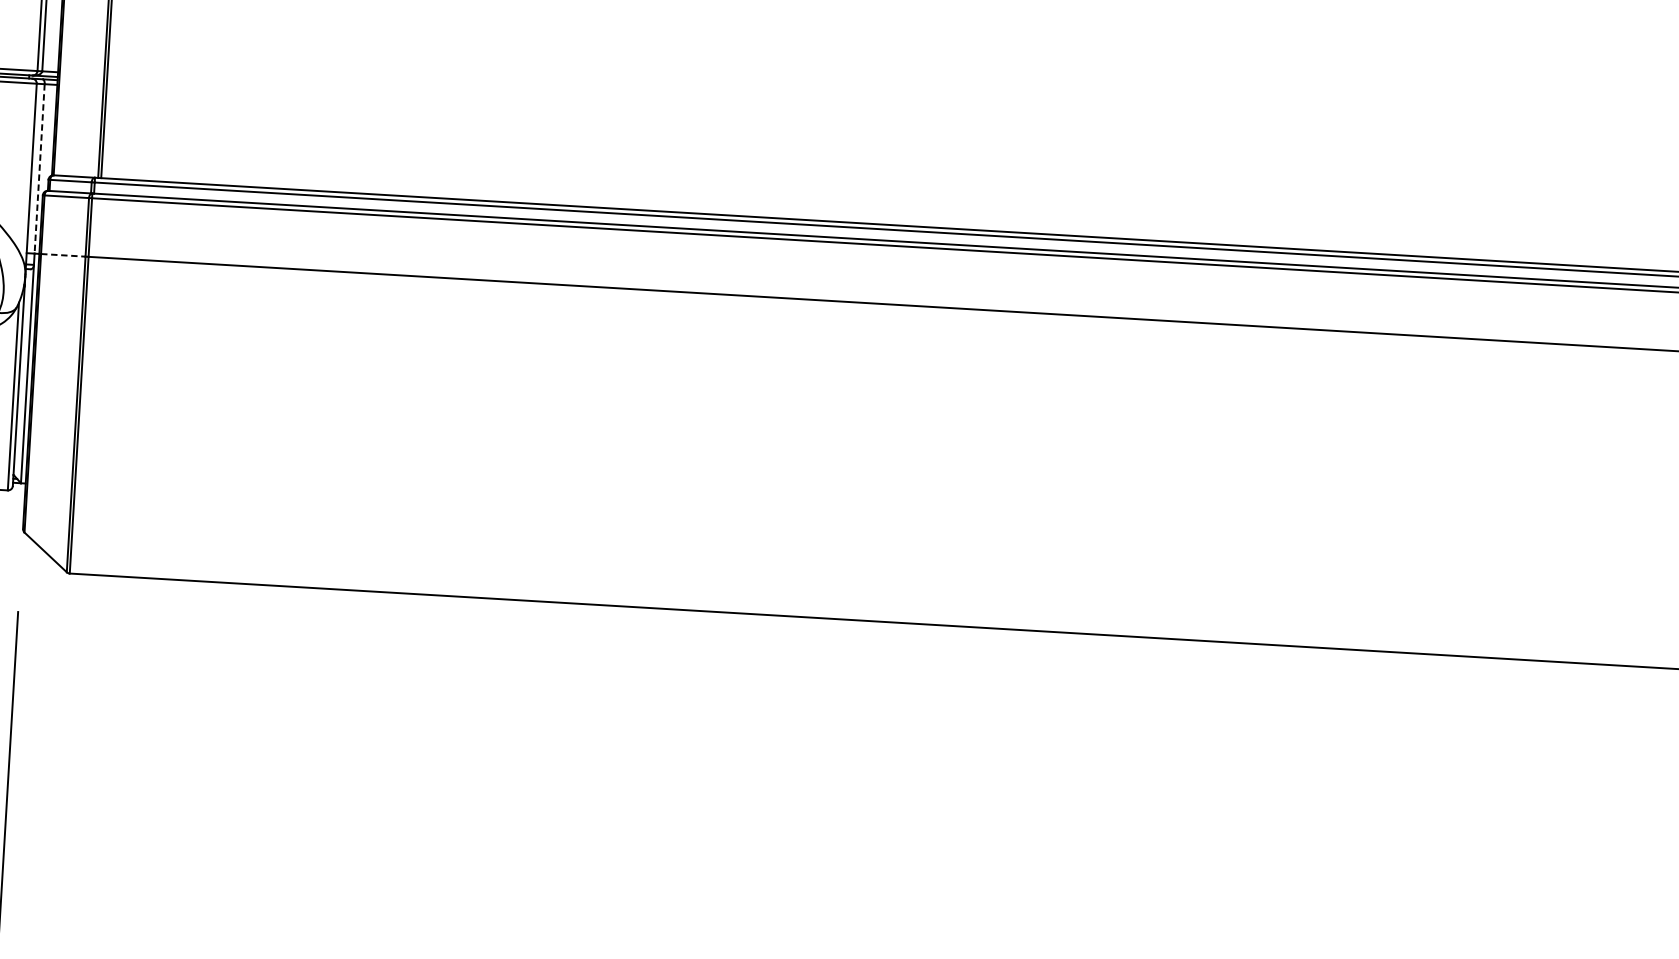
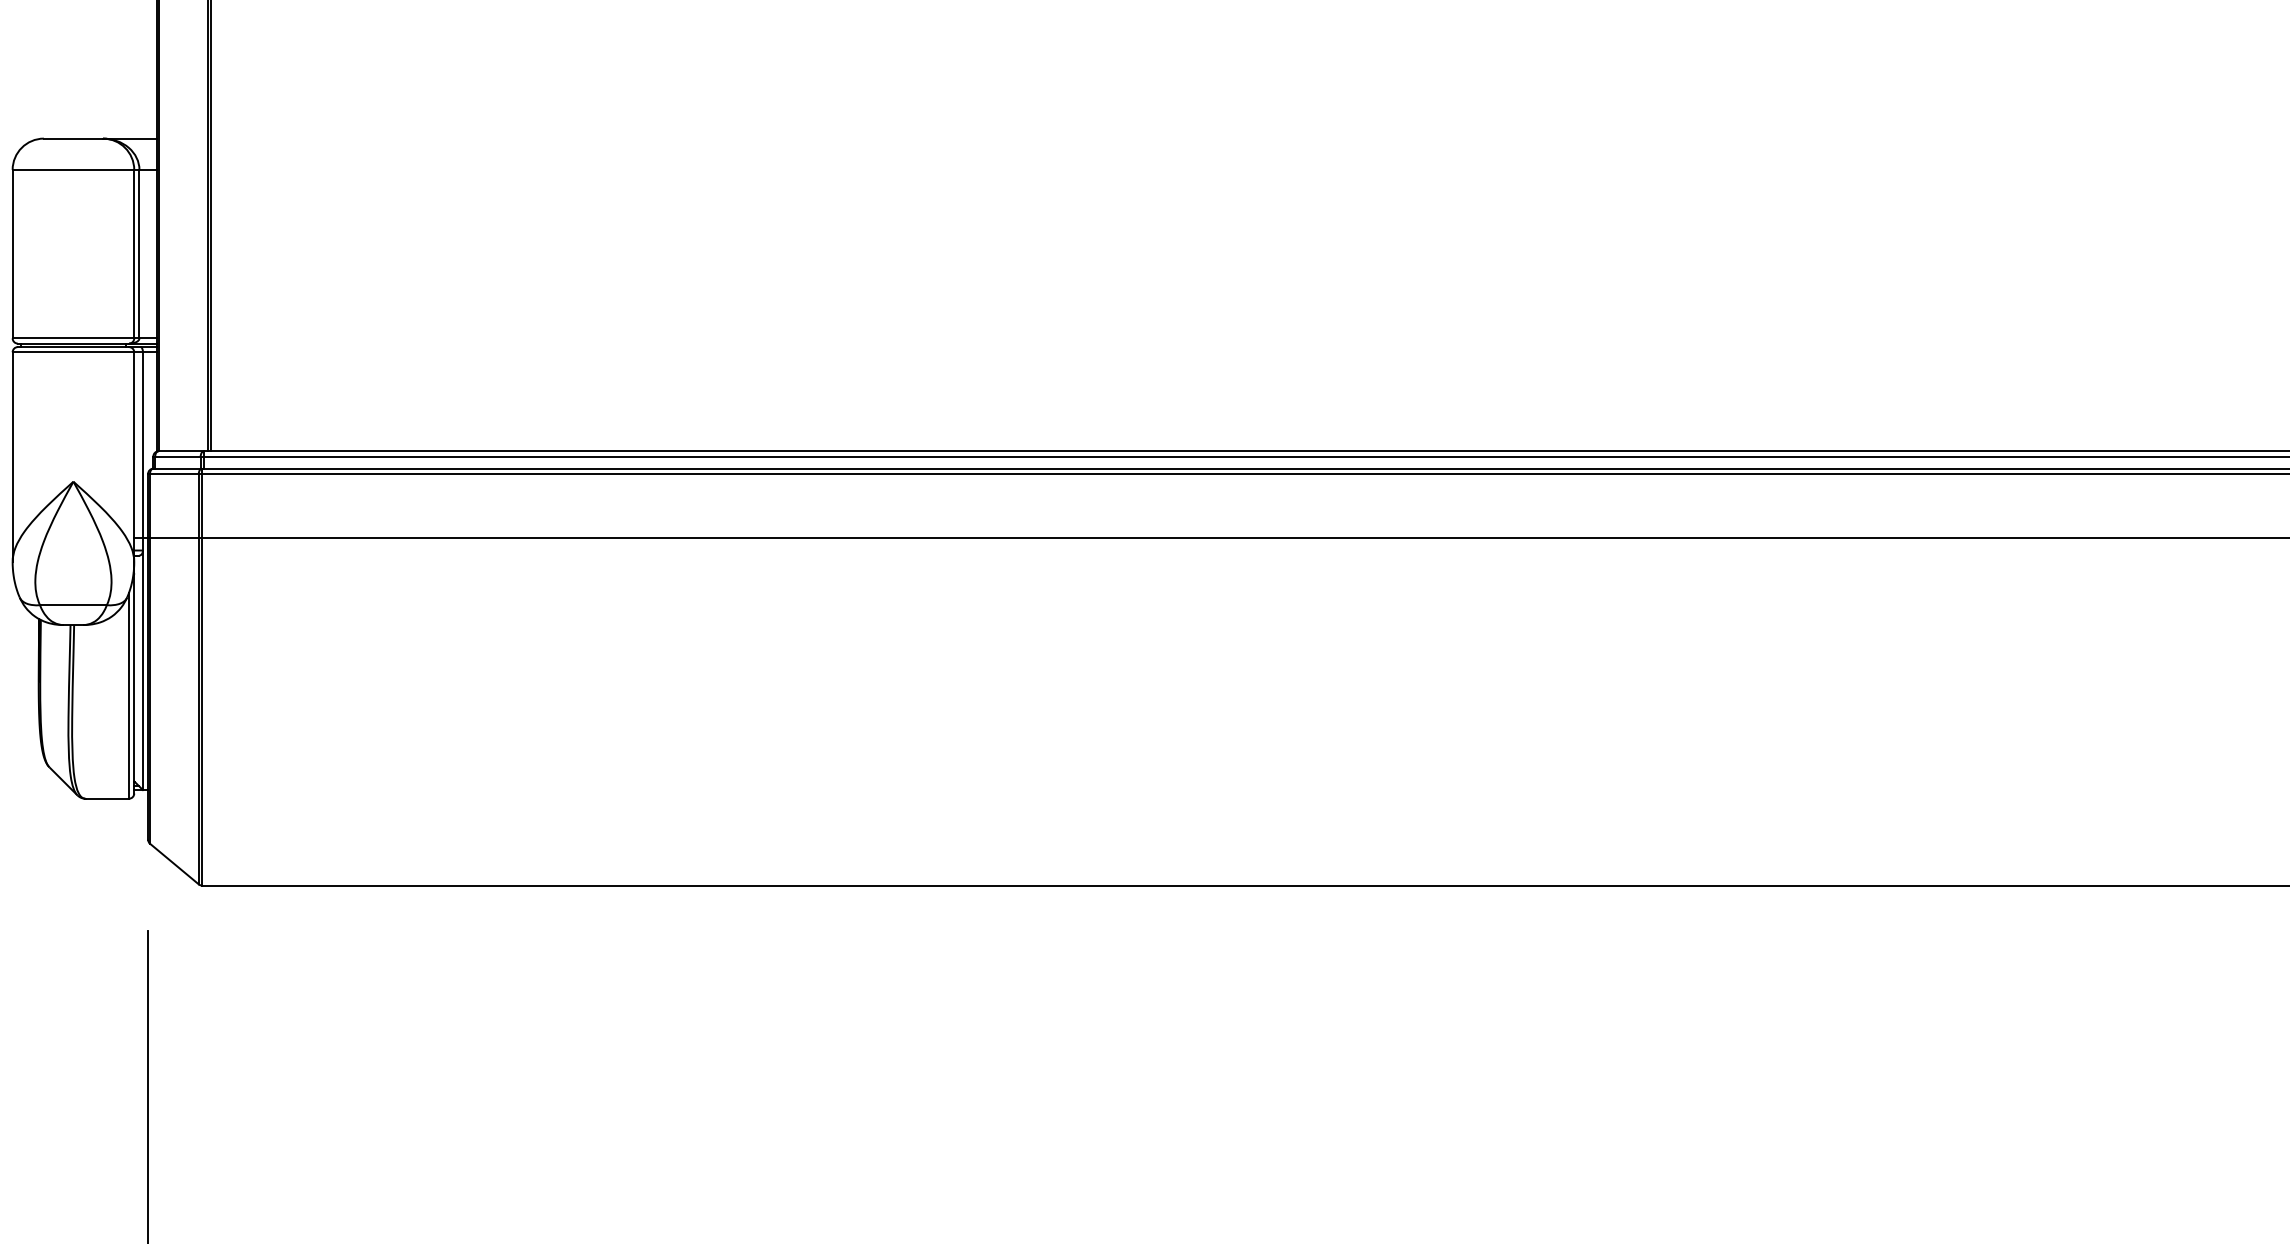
line: (39, 169) -> (142, 445), dashed -> solid
line: (63, 255) -> (174, 538), dashed -> solid

